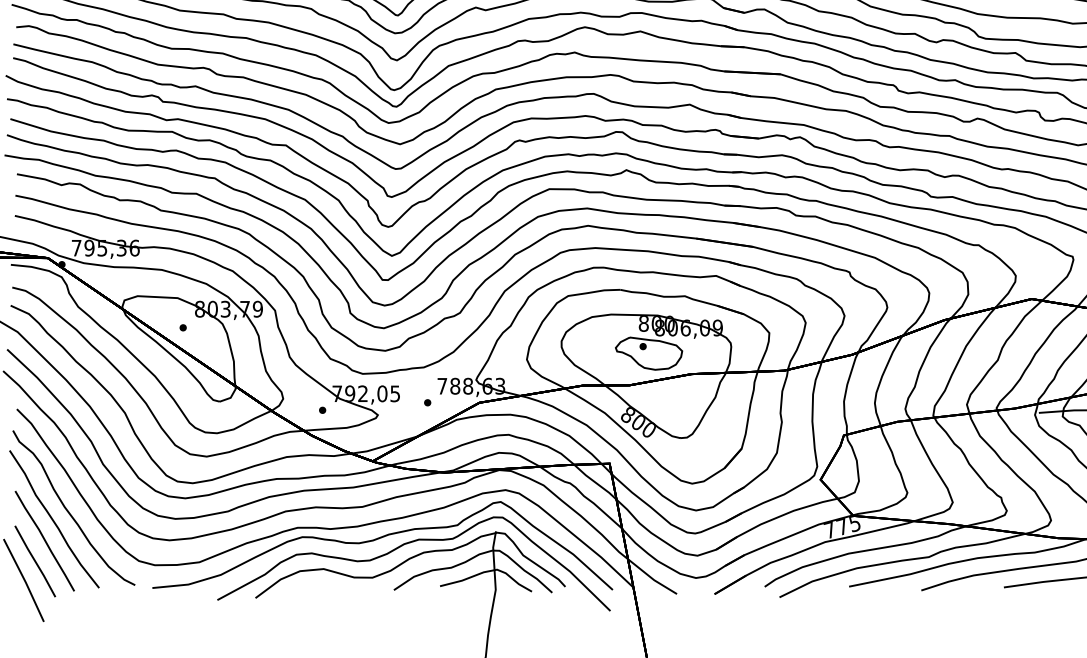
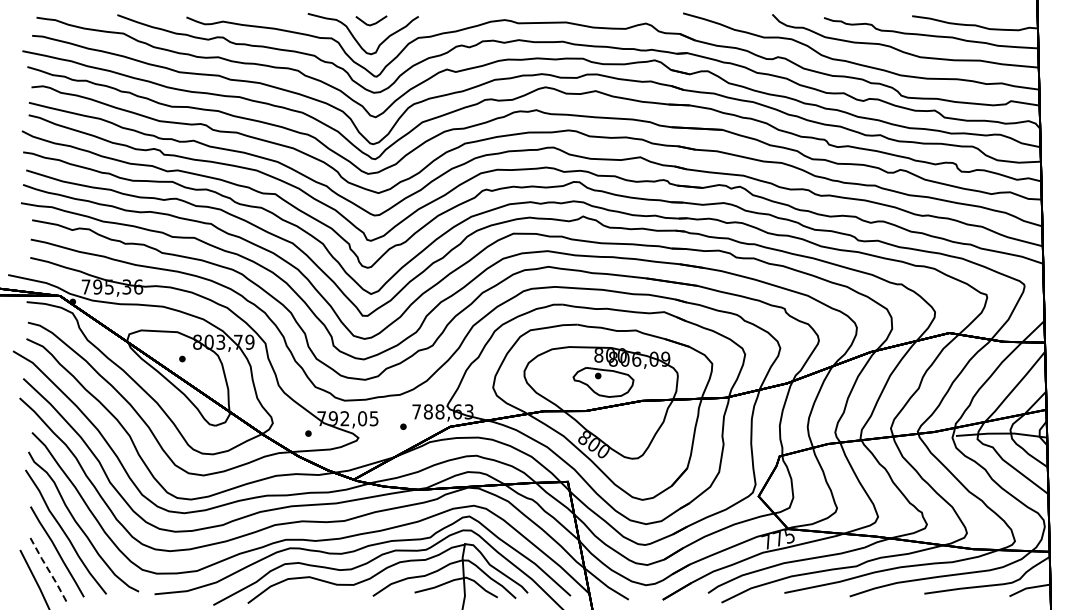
line: (35, 561) -> (48, 570), solid -> dashed

